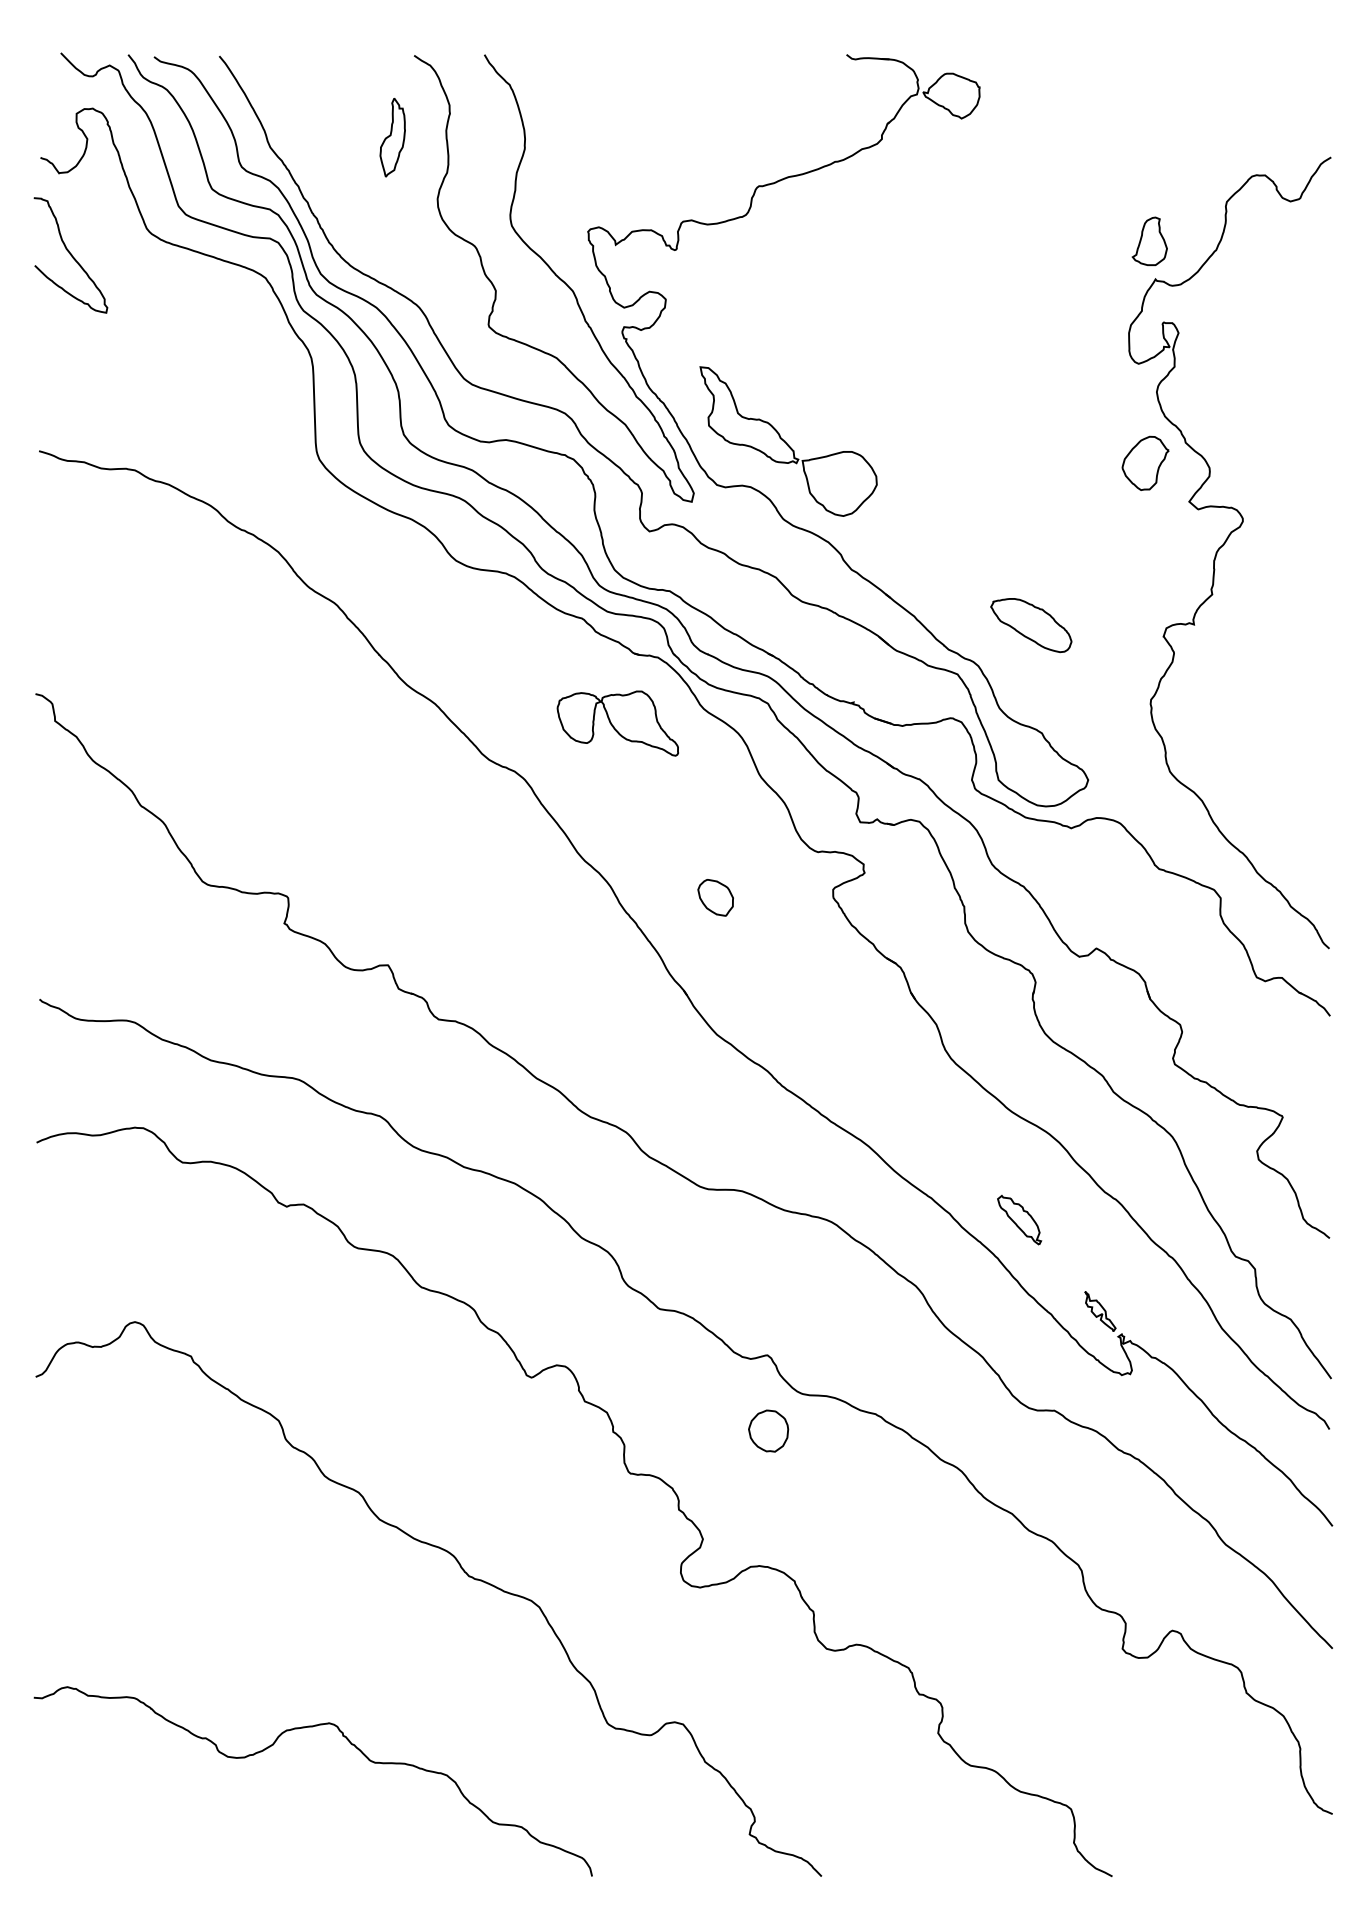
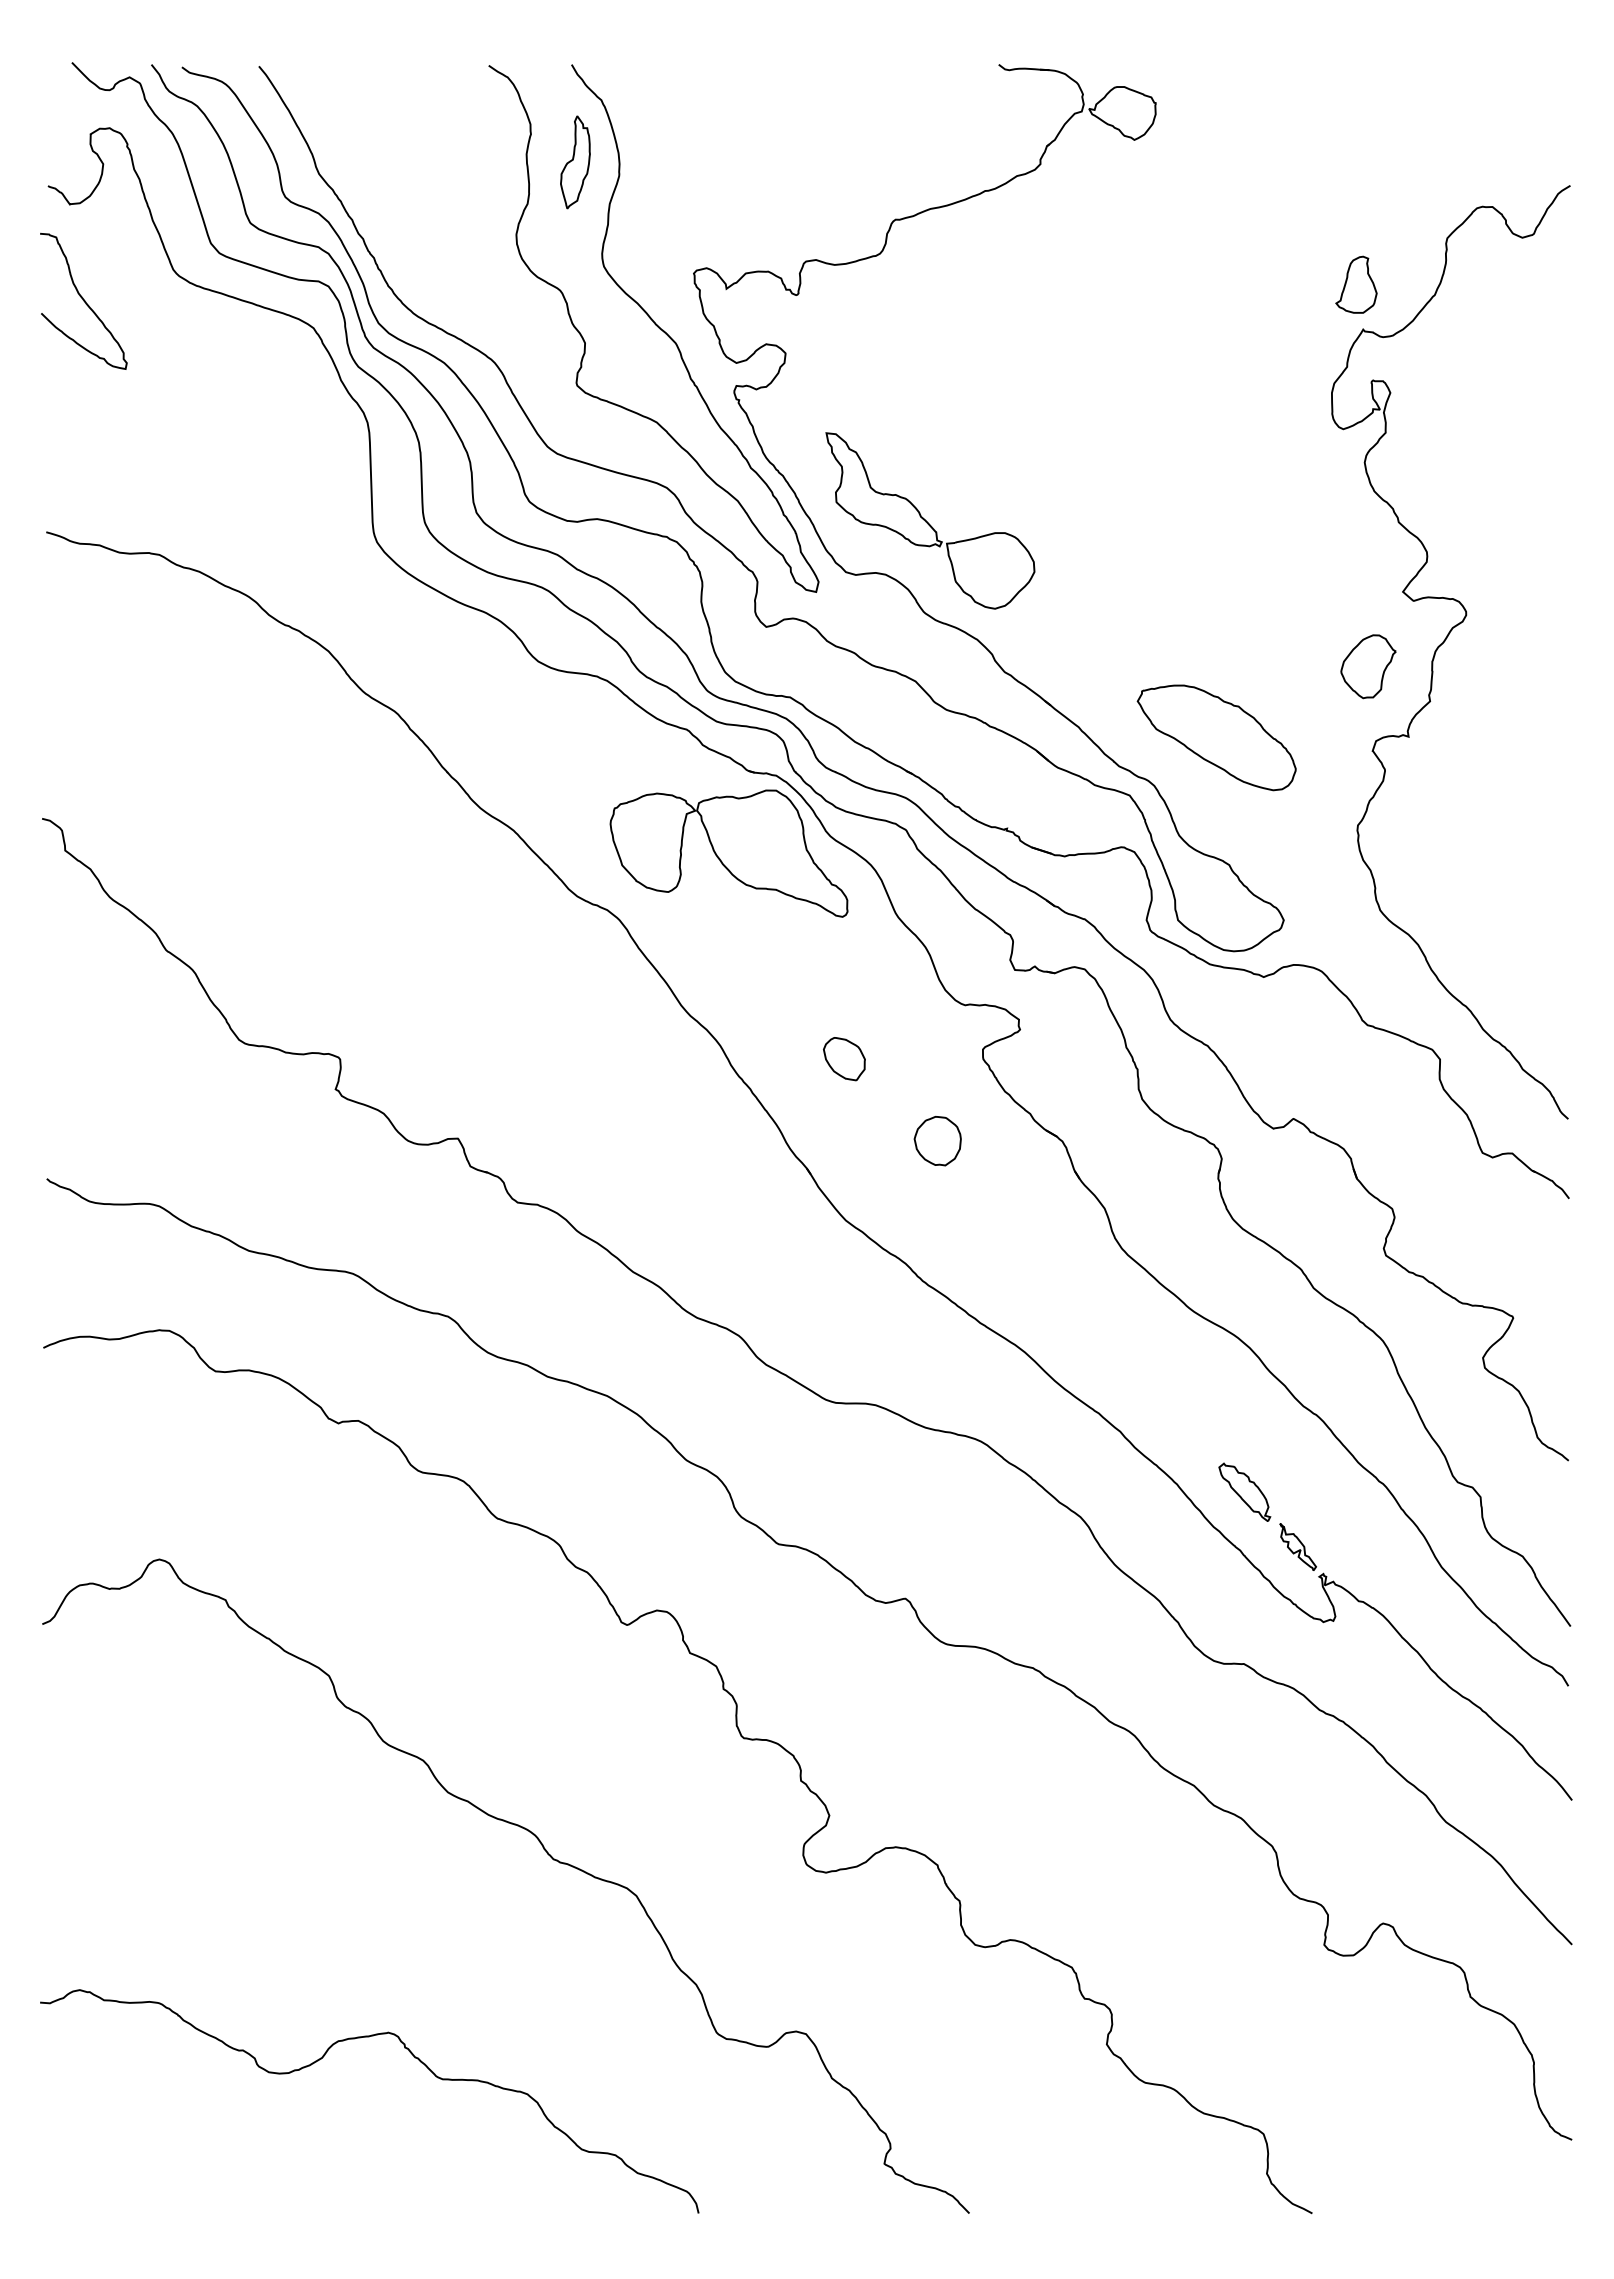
part: (392, 137) -> (575, 162), moved
part: (1145, 463) -> (1368, 666), moved
part: (1031, 625) -> (1216, 737), size x1.67
part: (617, 723) -> (728, 853), size x1.67
part: (1019, 1219) -> (1244, 1491), moved
part: (768, 1431) -> (937, 1141), moved

